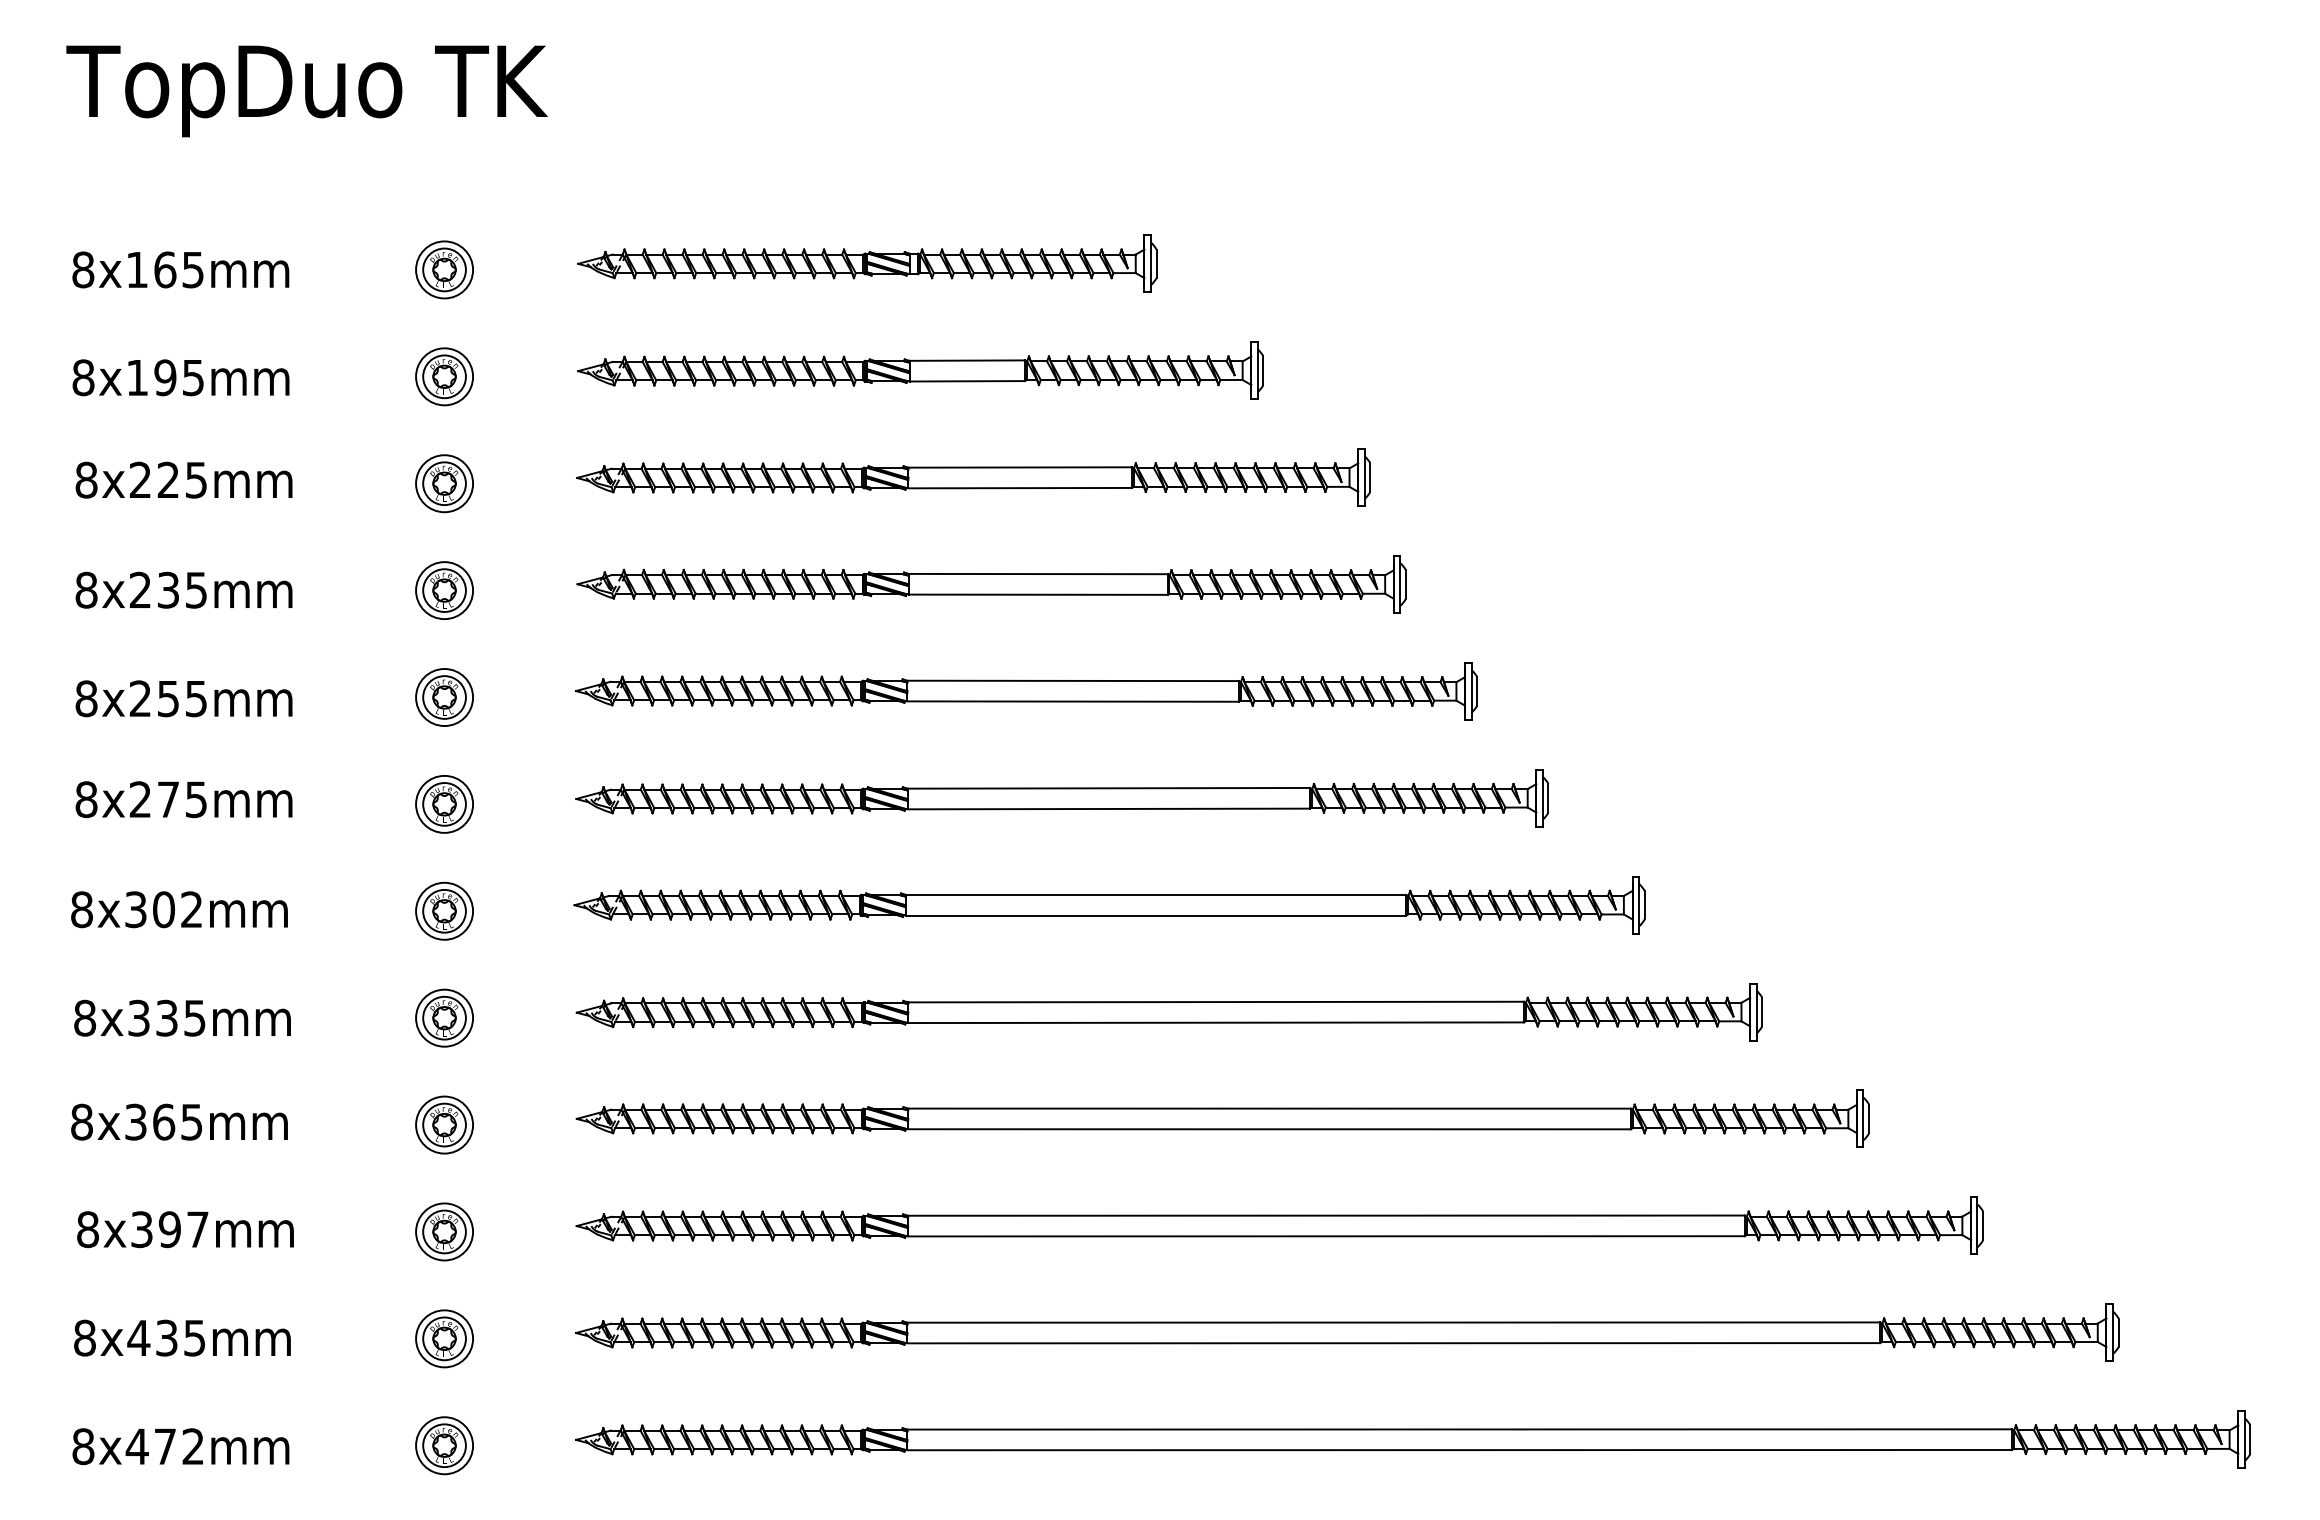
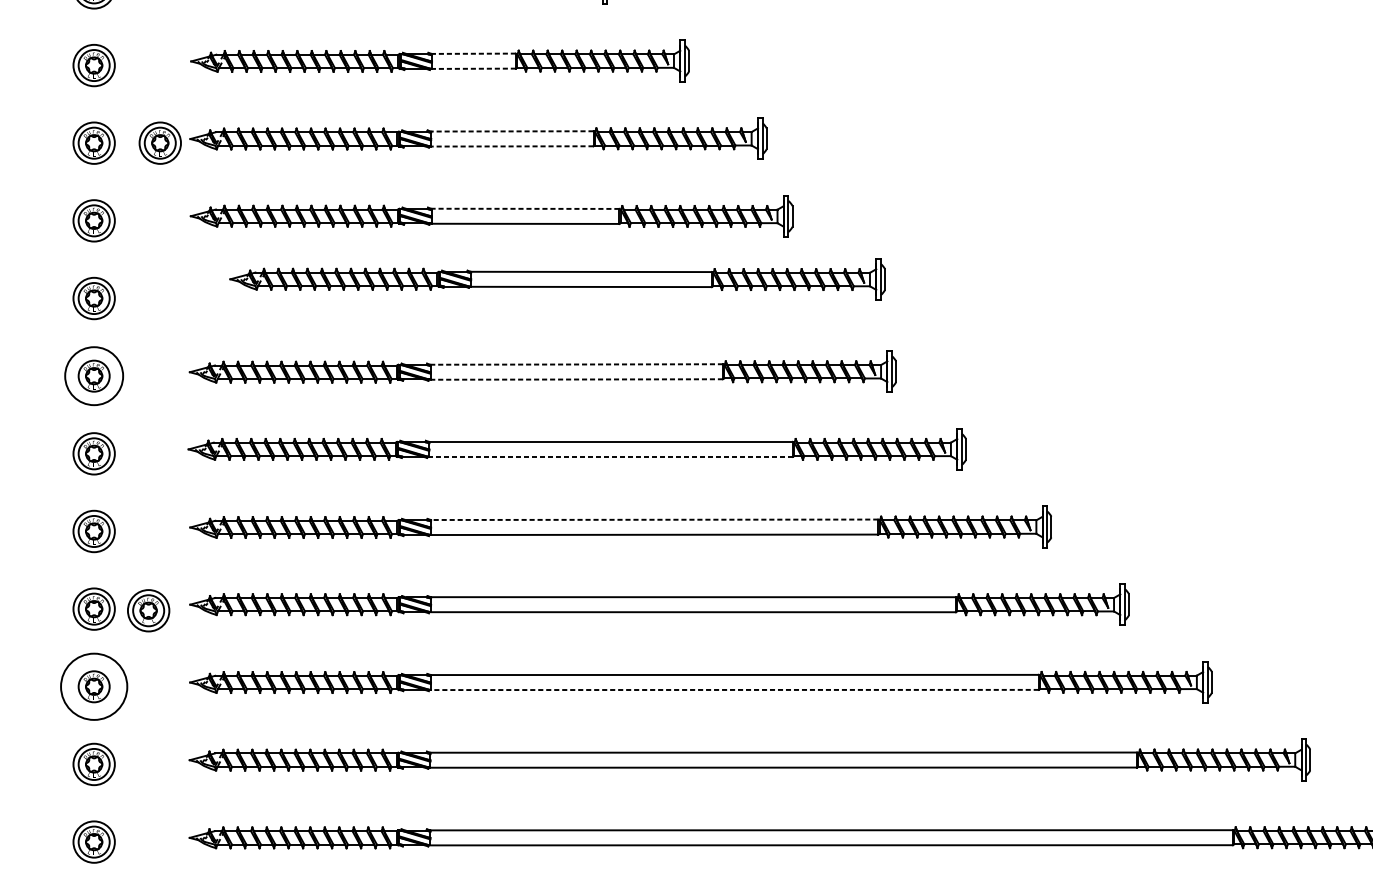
line: (967, 360) -> (474, 53), solid -> dashed
line: (967, 381) -> (474, 68), solid -> dashed
line: (1020, 467) -> (512, 131), solid -> dashed
part: (535, 483) -> (160, 143), added
line: (1020, 488) -> (512, 146), solid -> dashed
line: (1037, 574) -> (524, 209), solid -> dashed
part: (1026, 691) -> (557, 279), moved
line: (1108, 788) -> (576, 364), solid -> dashed
circle: (444, 803) -> (94, 375), size x1.4
line: (1108, 808) -> (576, 379), solid -> dashed
line: (1155, 915) -> (610, 456), solid -> dashed
line: (1216, 1002) -> (654, 520), solid -> dashed
part: (519, 1126) -> (148, 610), added
circle: (444, 1231) -> (94, 686), size x1.6
line: (1325, 1236) -> (734, 690), solid -> dashed

